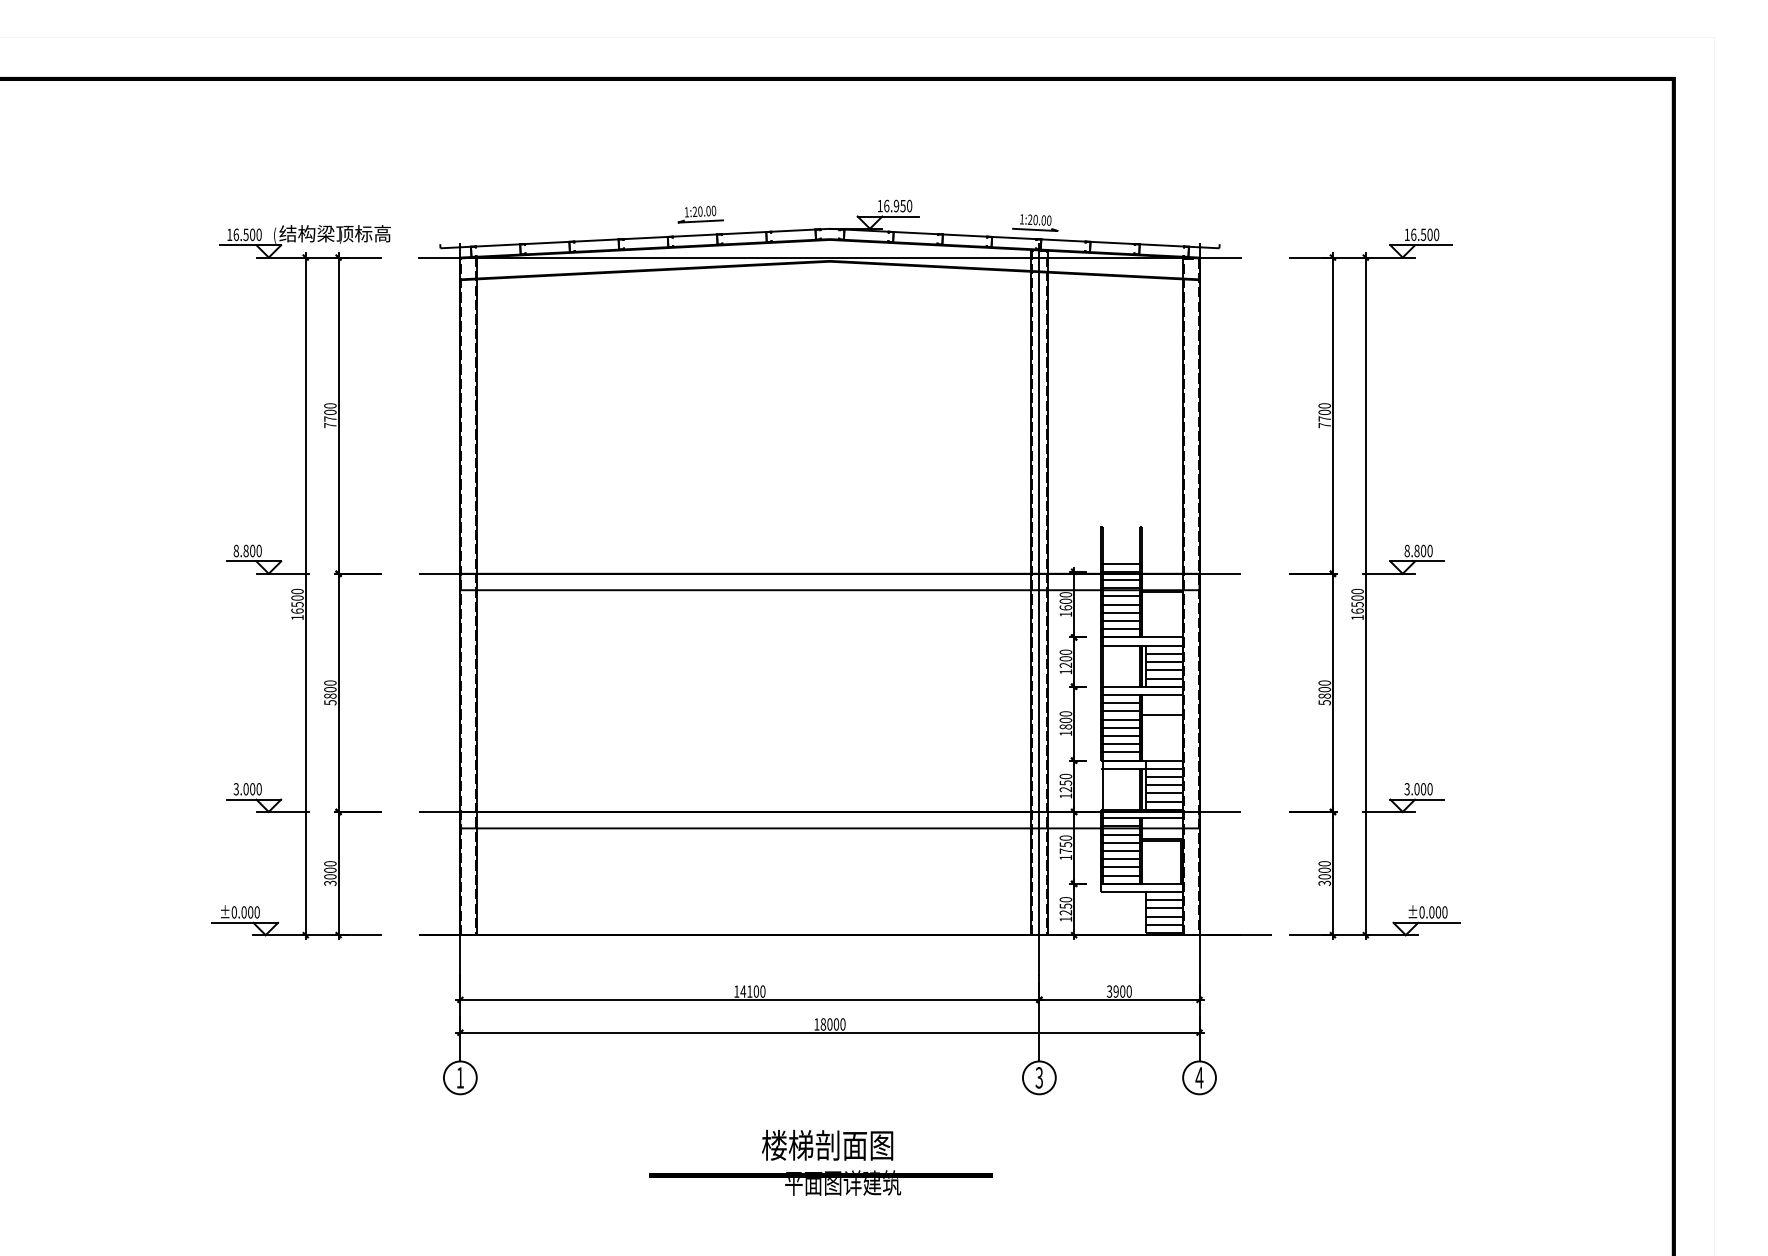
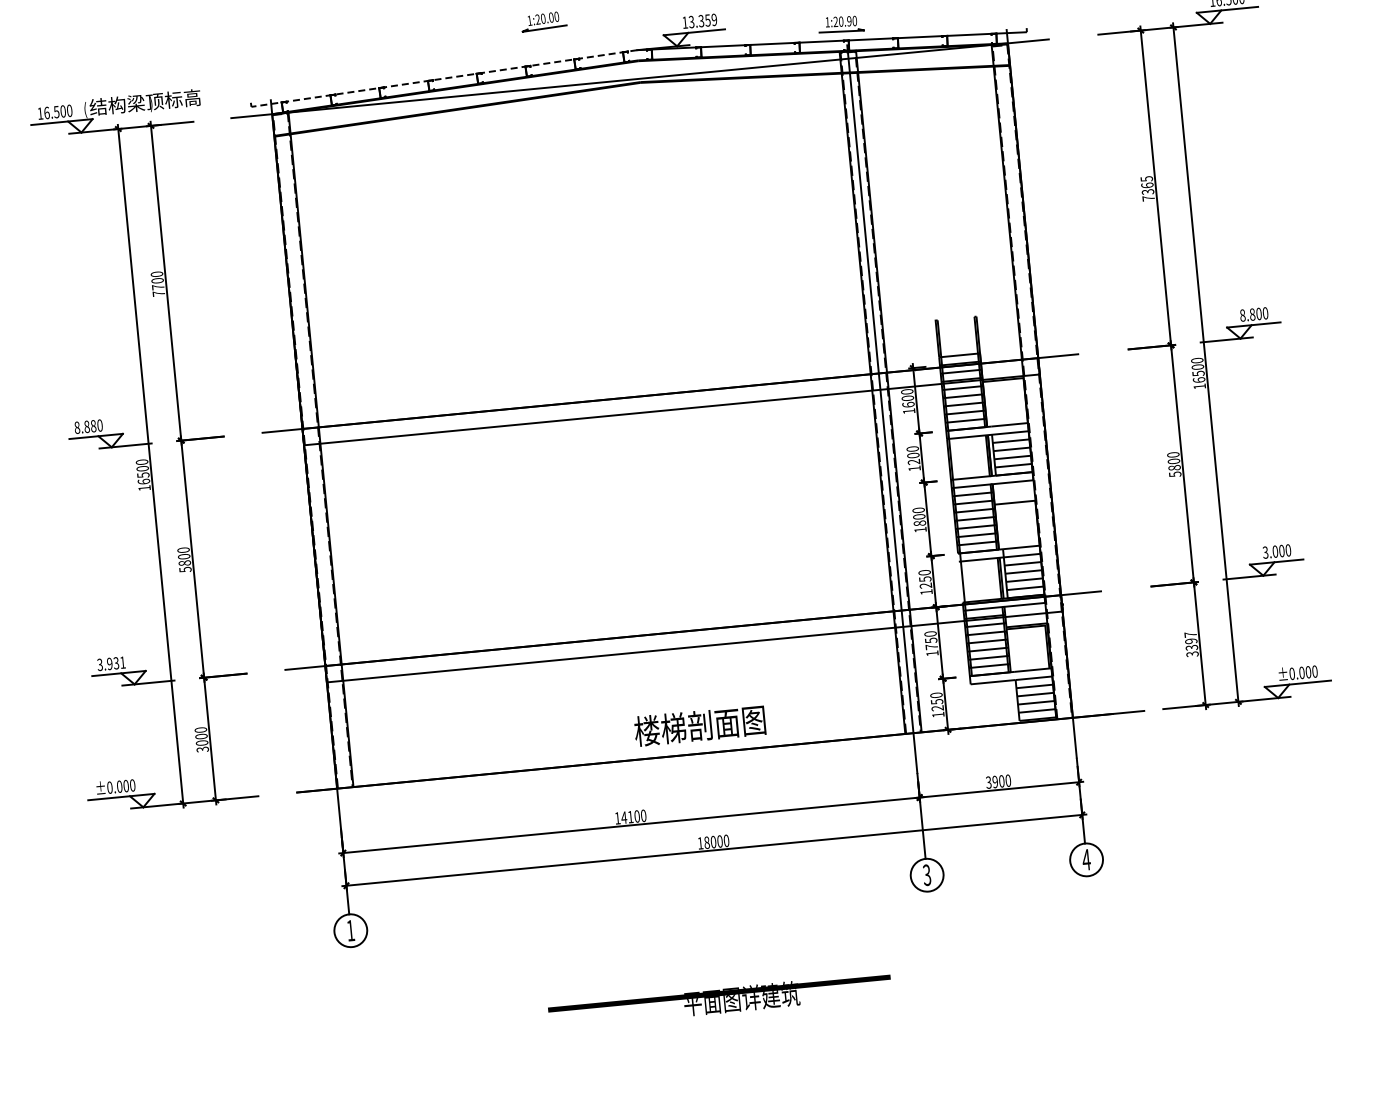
text: (898, 205) -> (703, 20), 16.950 -> 13.359
part: (700, 214) -> (543, 21), moved
text: (1043, 220) -> (849, 21), 1:20.00 -> 1:20.90
line: (635, 238) -> (444, 78), solid -> dashed
text: (1324, 412) -> (1147, 185), 7700 -> 7365
text: (252, 551) -> (93, 426), 8.800 -> 8.880
text: (252, 789) -> (116, 663), 3.000 -> 3.931
text: (1324, 870) -> (1191, 641), 3000 -> 3397
text: (827, 1144) -> (699, 724), moved

